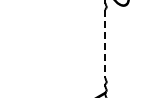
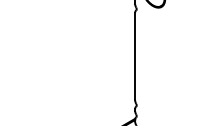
line: (105, 43) -> (135, 55), dashed -> solid

